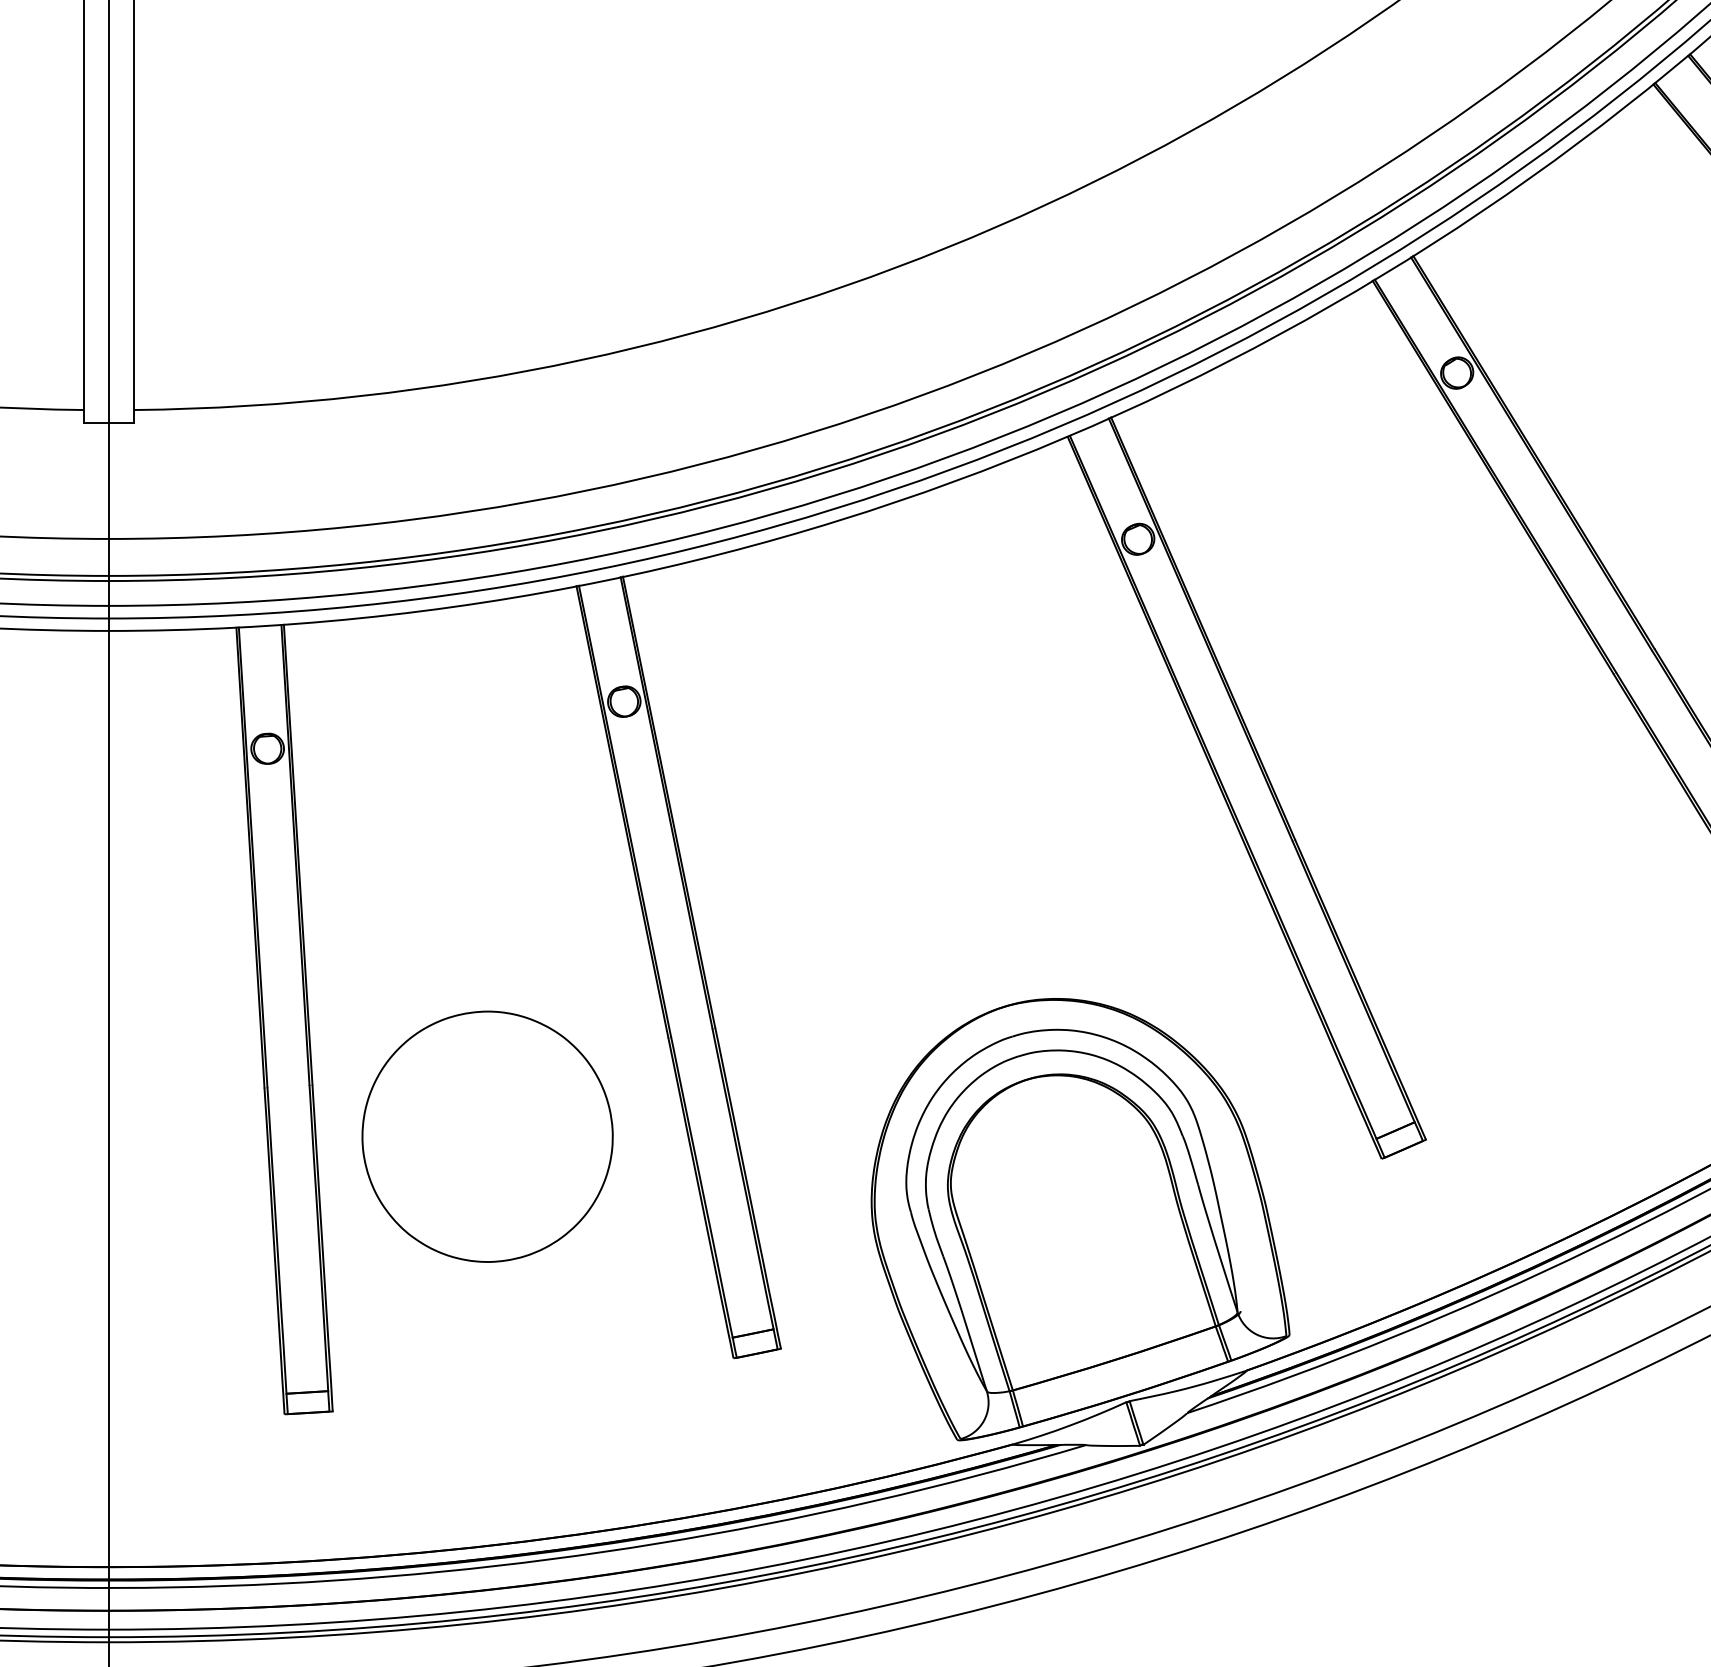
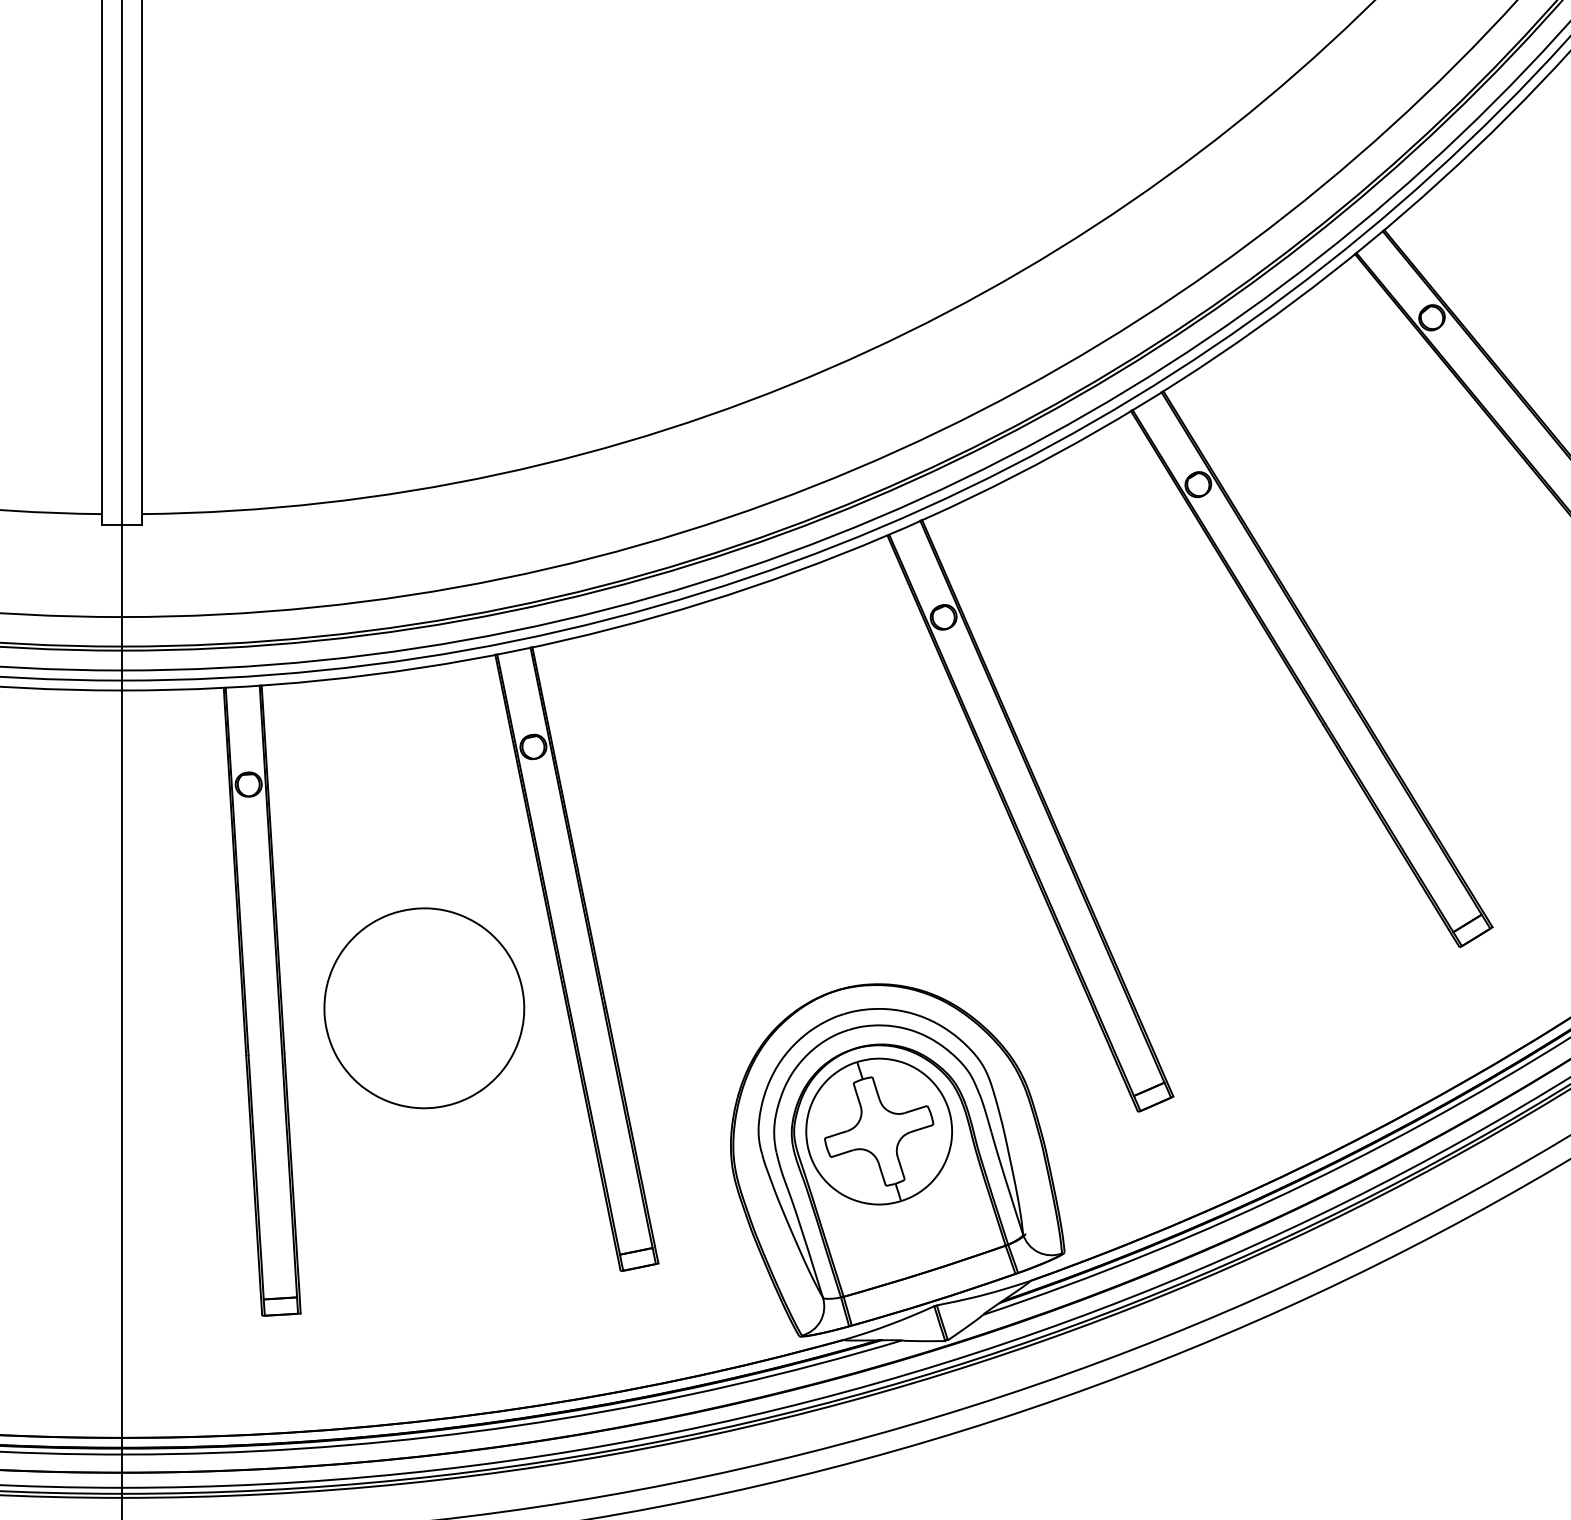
part: (487, 1137) -> (424, 1008), moved
part: (1056, 1183) -> (878, 1131), added

